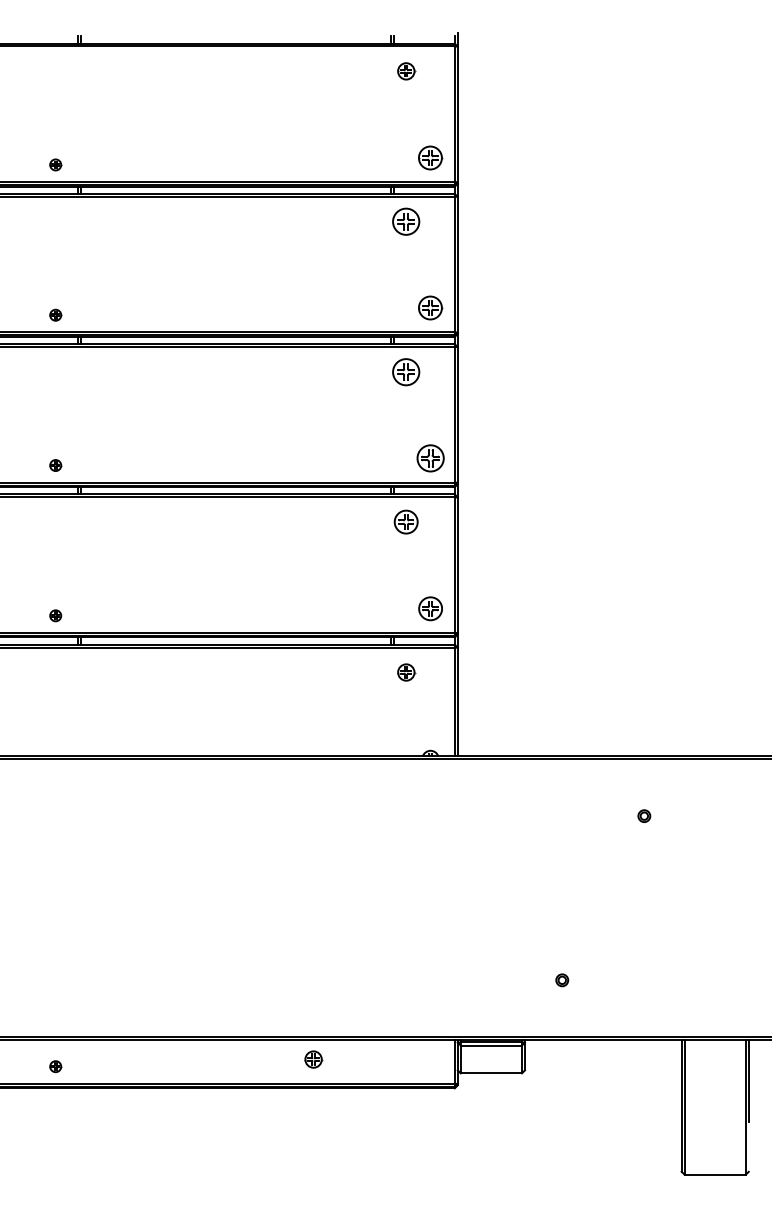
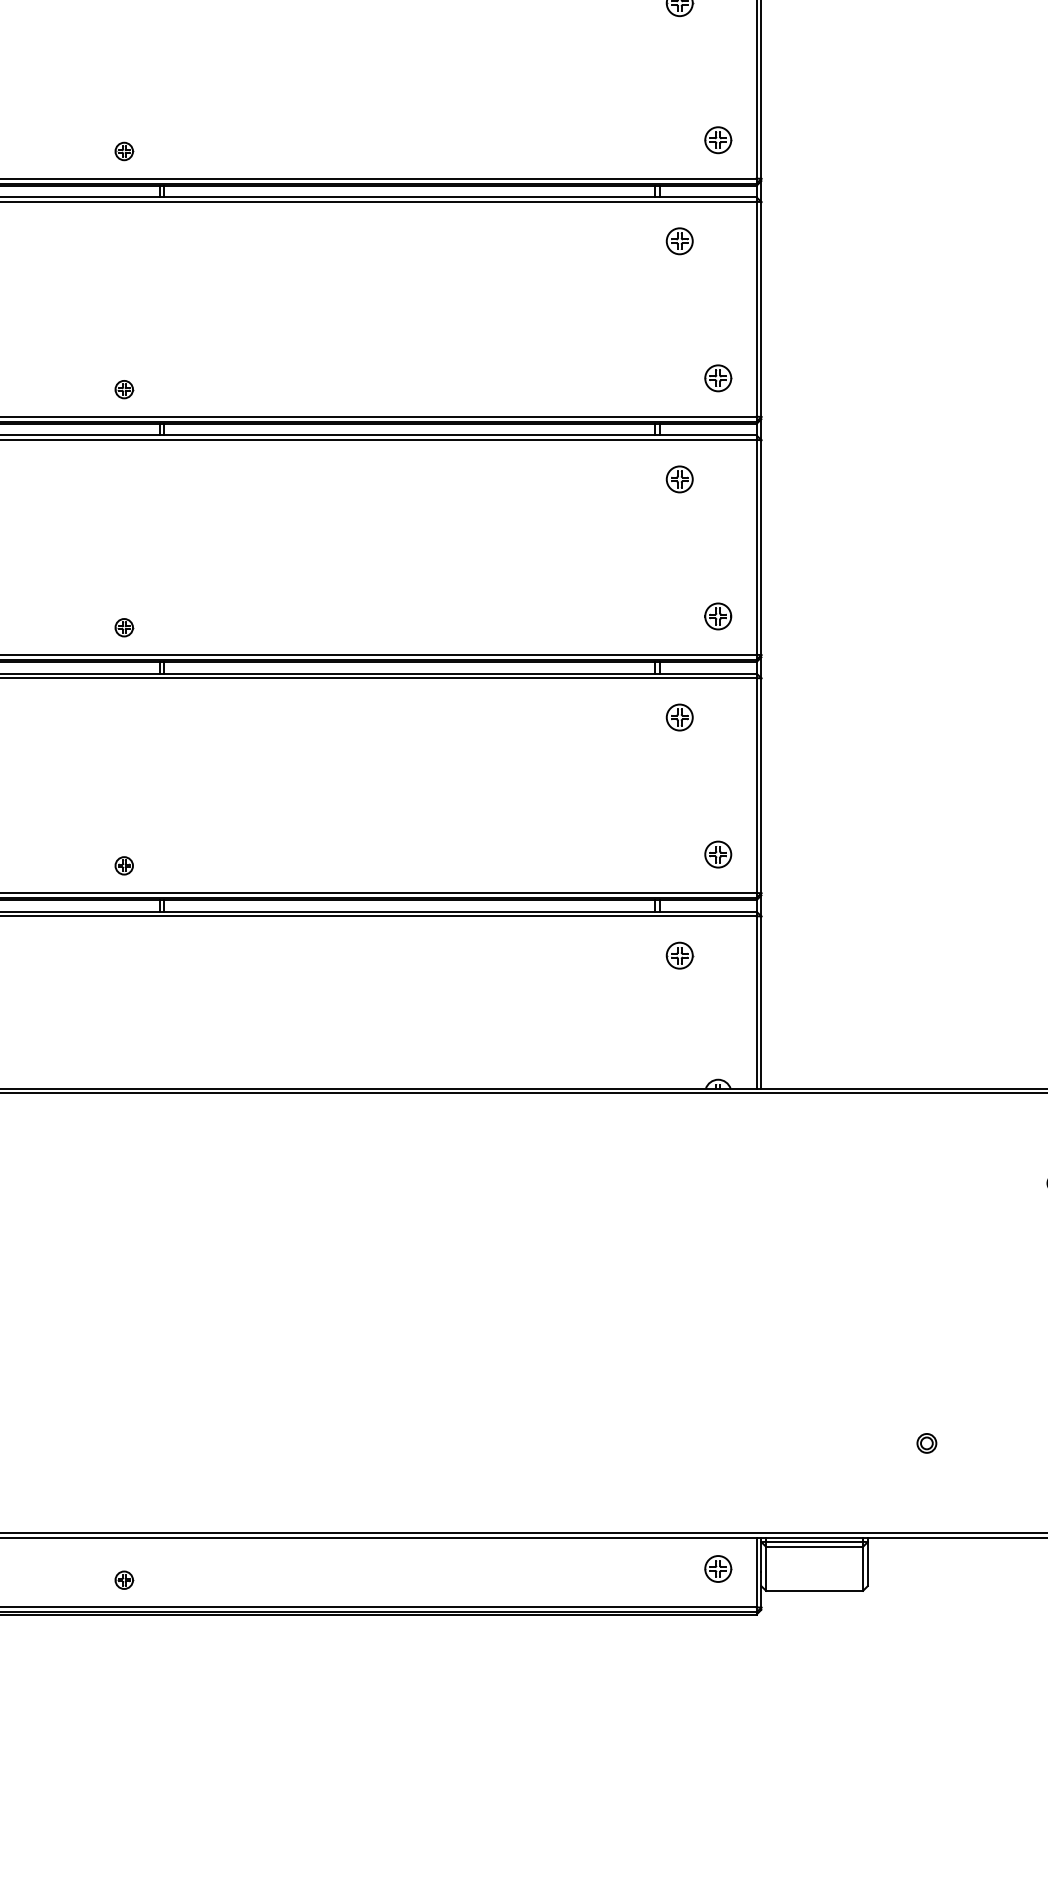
part: (430, 157) -> (718, 139), size x0.71
part: (406, 221) -> (680, 241), size x0.62
part: (430, 308) -> (718, 378), size x0.71
part: (406, 371) -> (680, 478), size x0.62
part: (430, 458) -> (718, 616), size x0.62
part: (406, 522) -> (680, 717), size x0.71
part: (430, 608) -> (718, 854), size x0.71
part: (313, 1059) -> (718, 1568), moved

